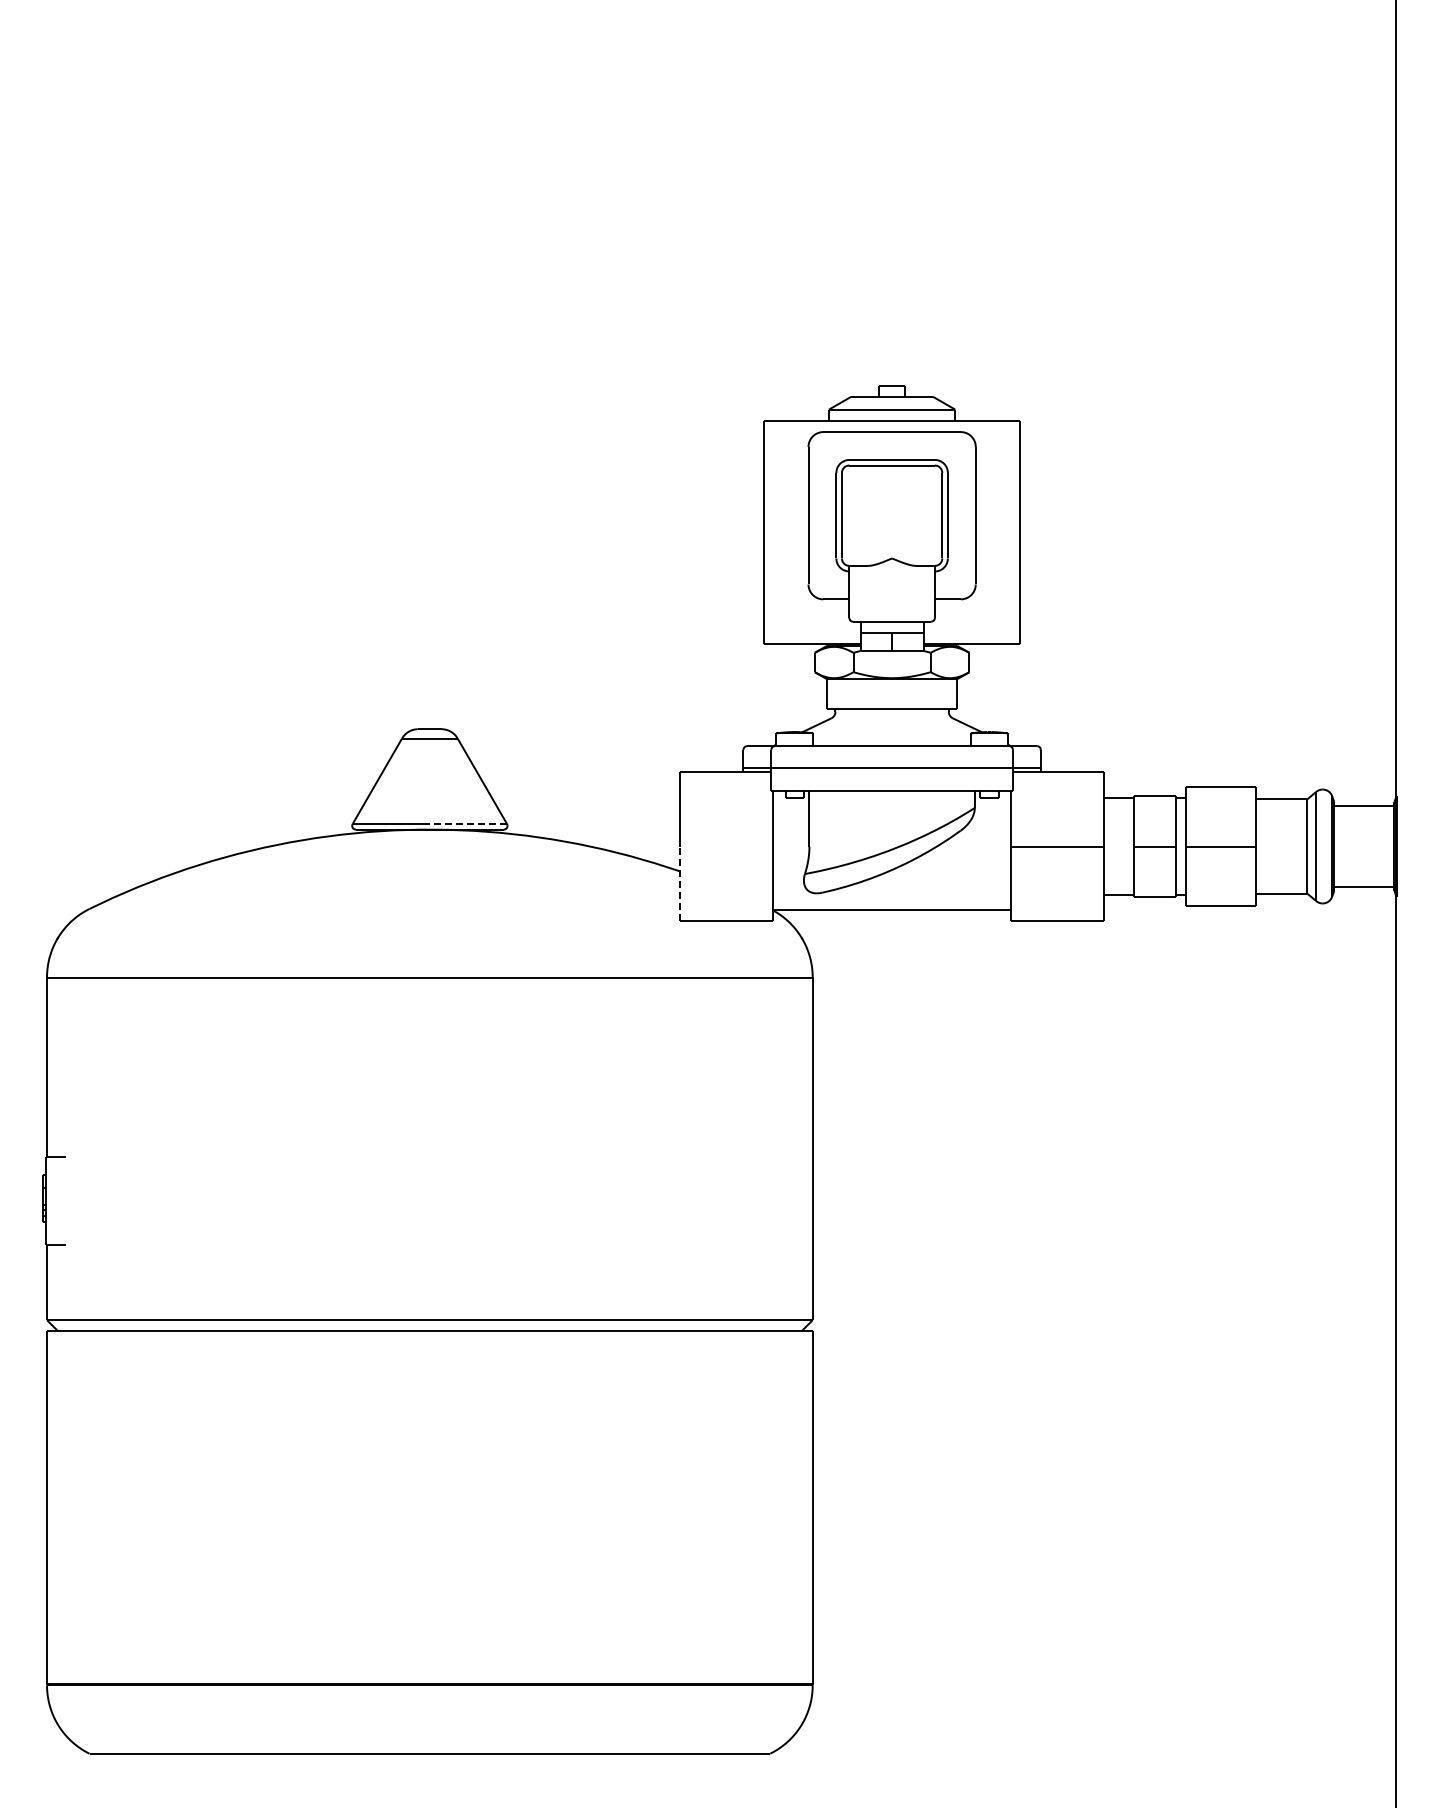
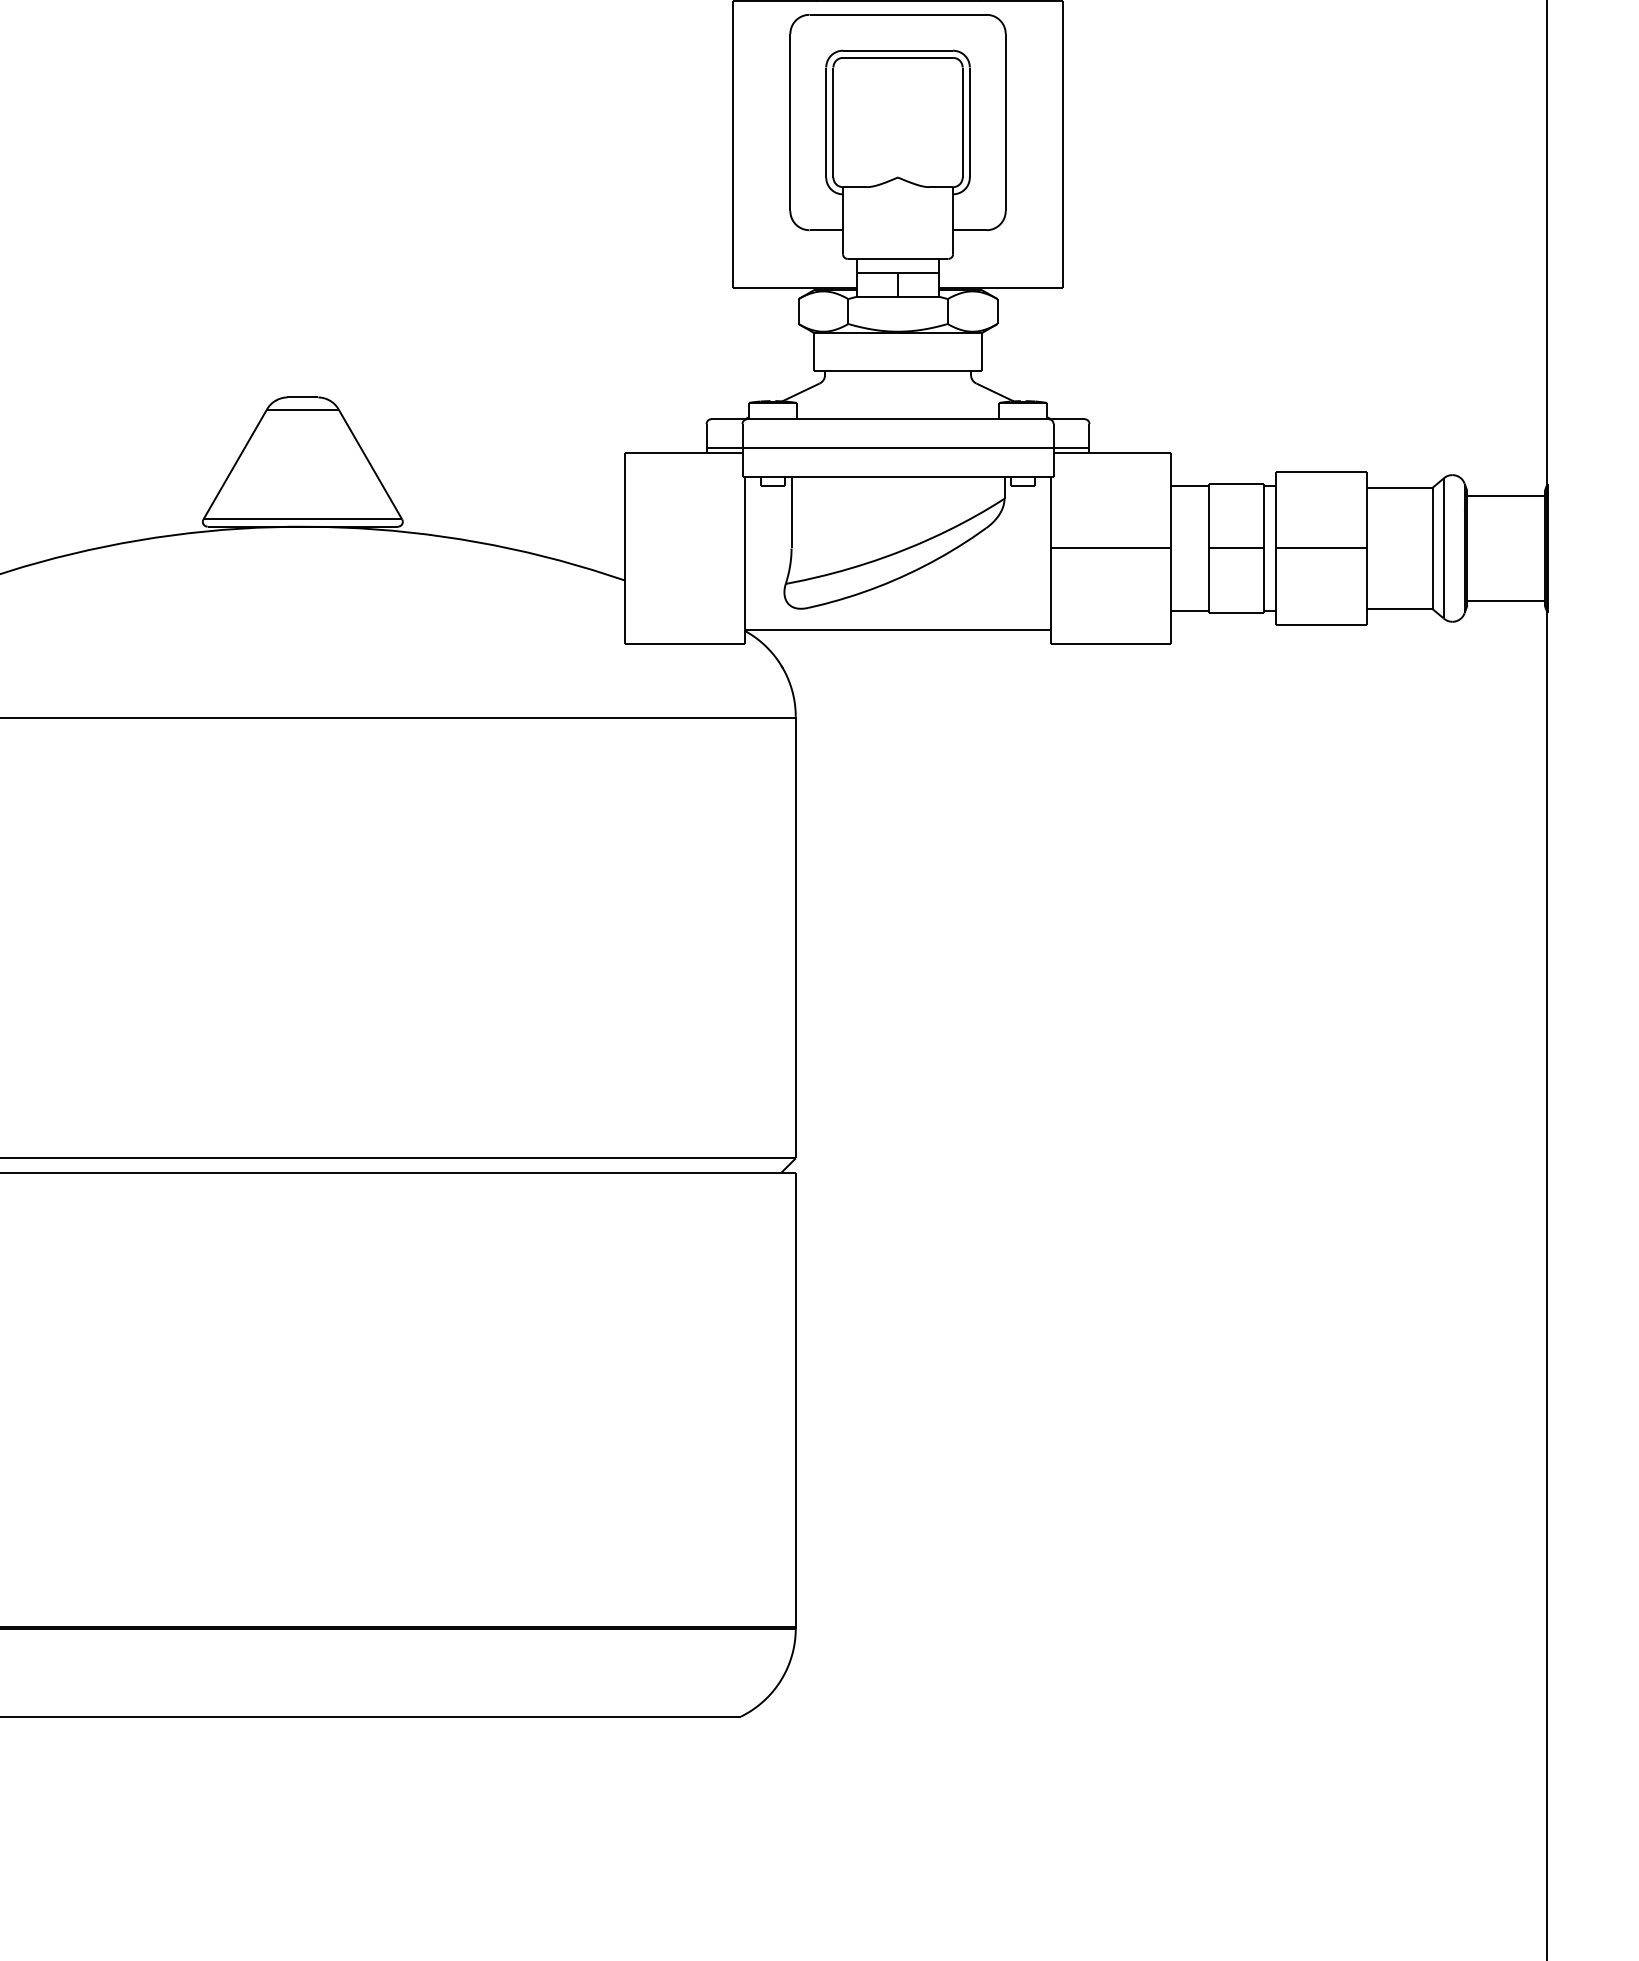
line: (468, 824) -> (352, 520), dashed -> solid
line: (680, 883) -> (625, 596), dashed -> solid

